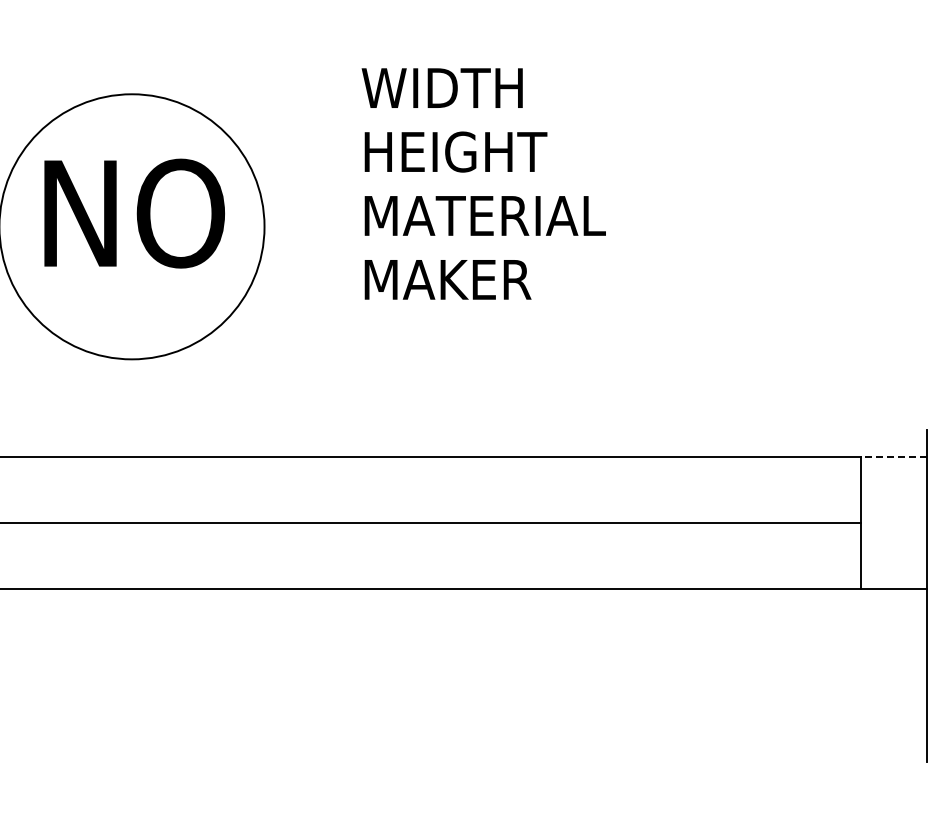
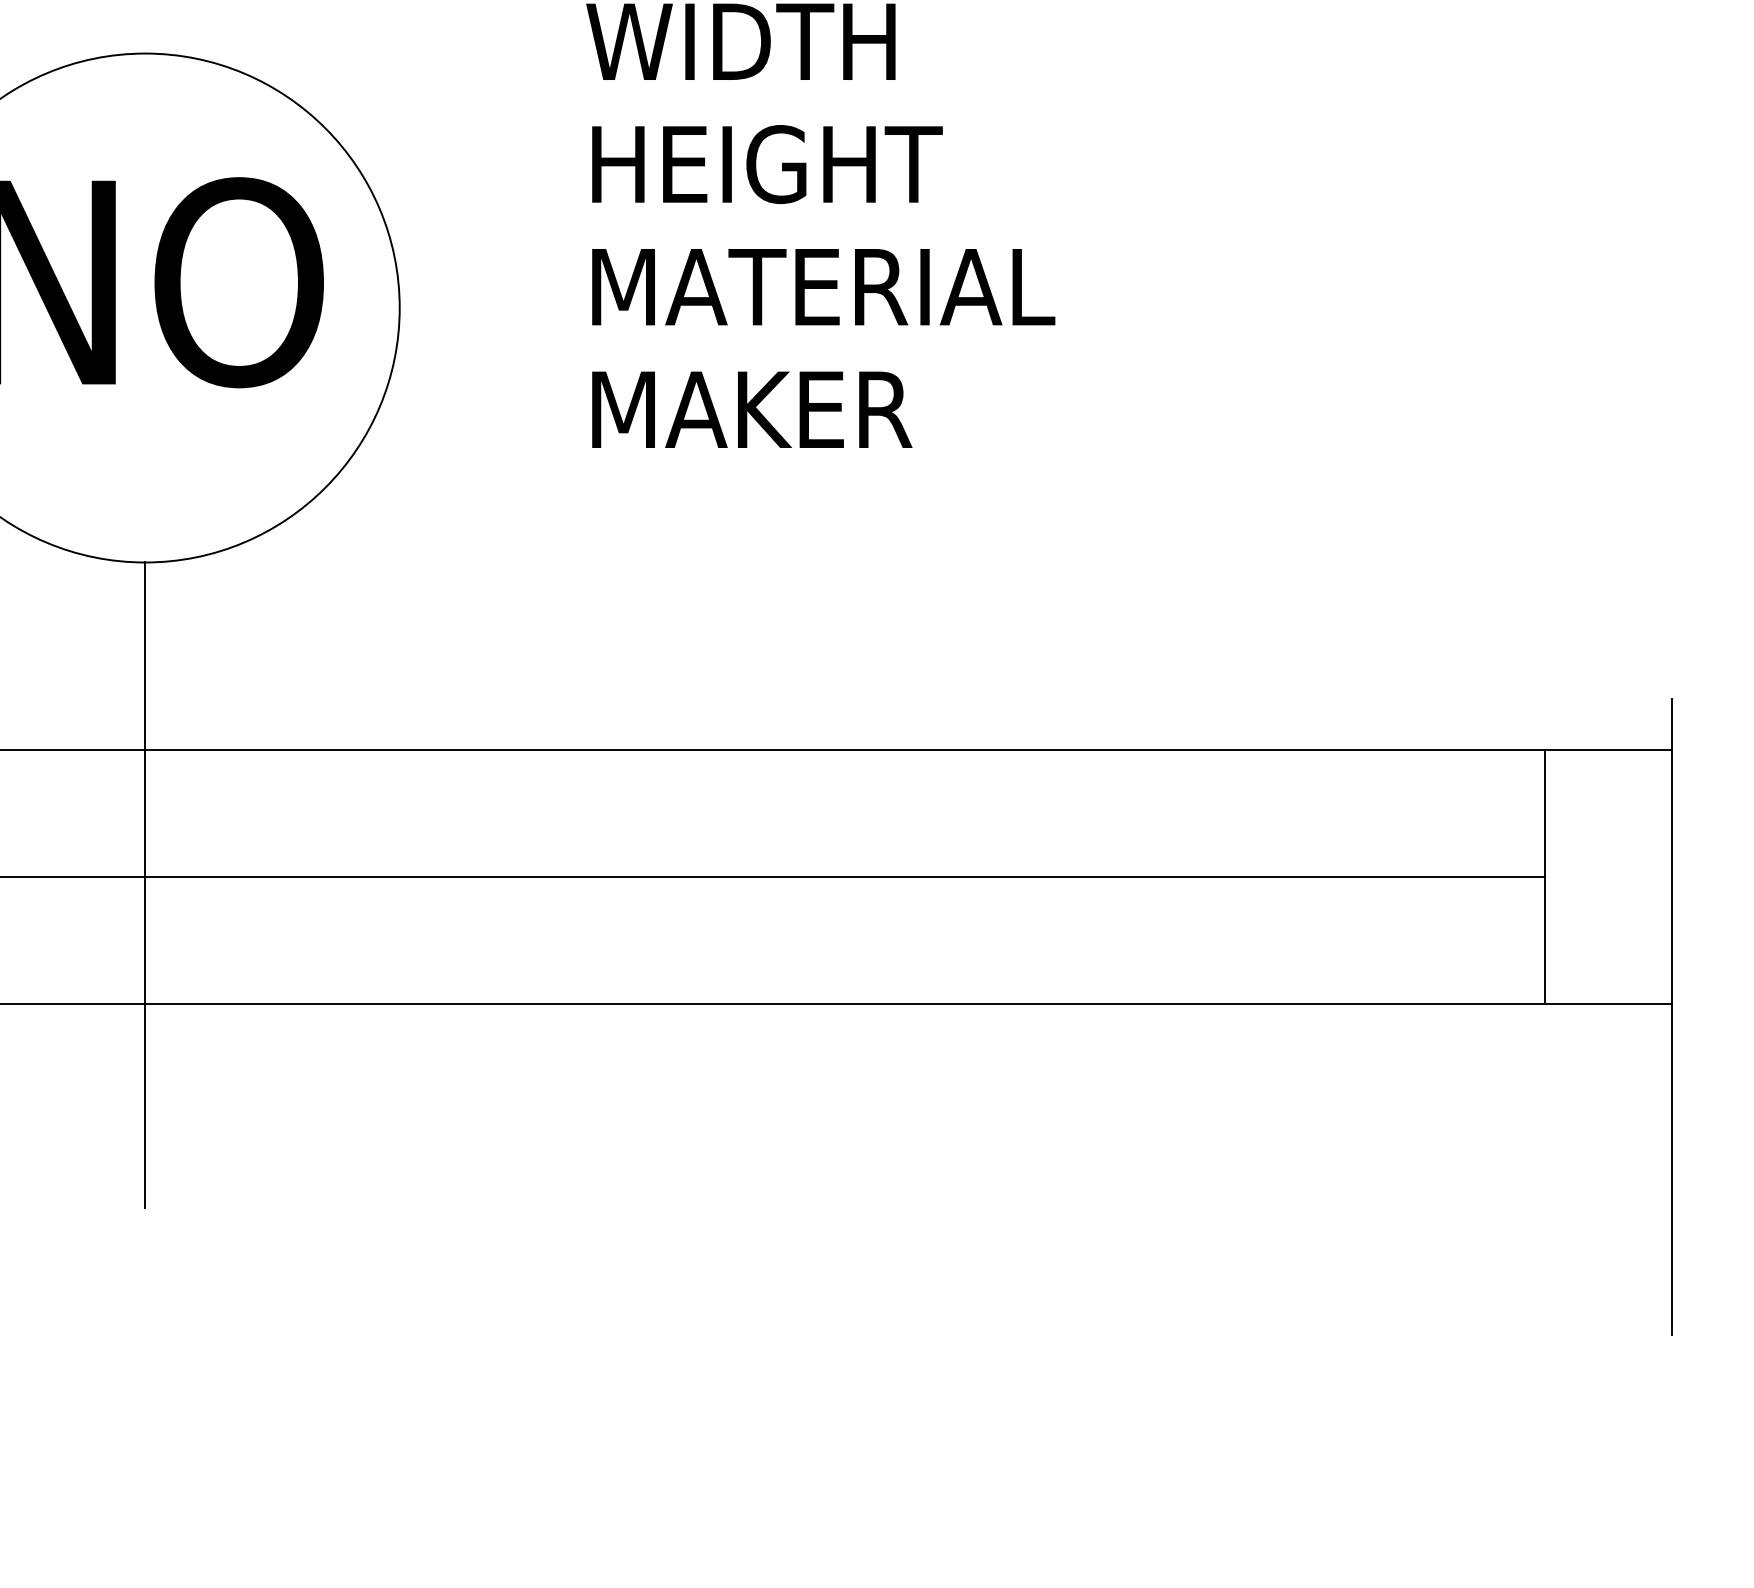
line: (893, 456) -> (1607, 748), dashed -> solid
line: (131, 527) -> (144, 885), added

